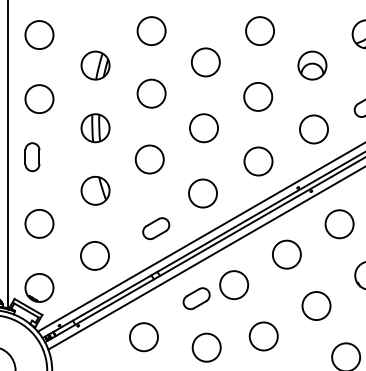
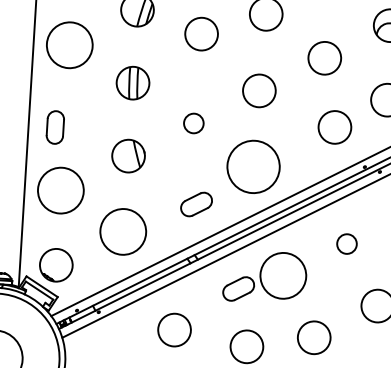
circle: (151, 93) -> (201, 33), moved
circle: (39, 99) -> (69, 45), size x1.4
part: (32, 157) -> (55, 127), moved
circle: (149, 159) -> (193, 123), size x0.6
circle: (258, 161) -> (334, 127), moved
circle: (203, 193) -> (254, 166), size x1.6
circle: (39, 223) -> (60, 190), size x1.4
circle: (286, 254) -> (346, 243), size x0.6
circle: (94, 255) -> (122, 231), size x1.4
circle: (234, 285) -> (283, 276), size x1.4

